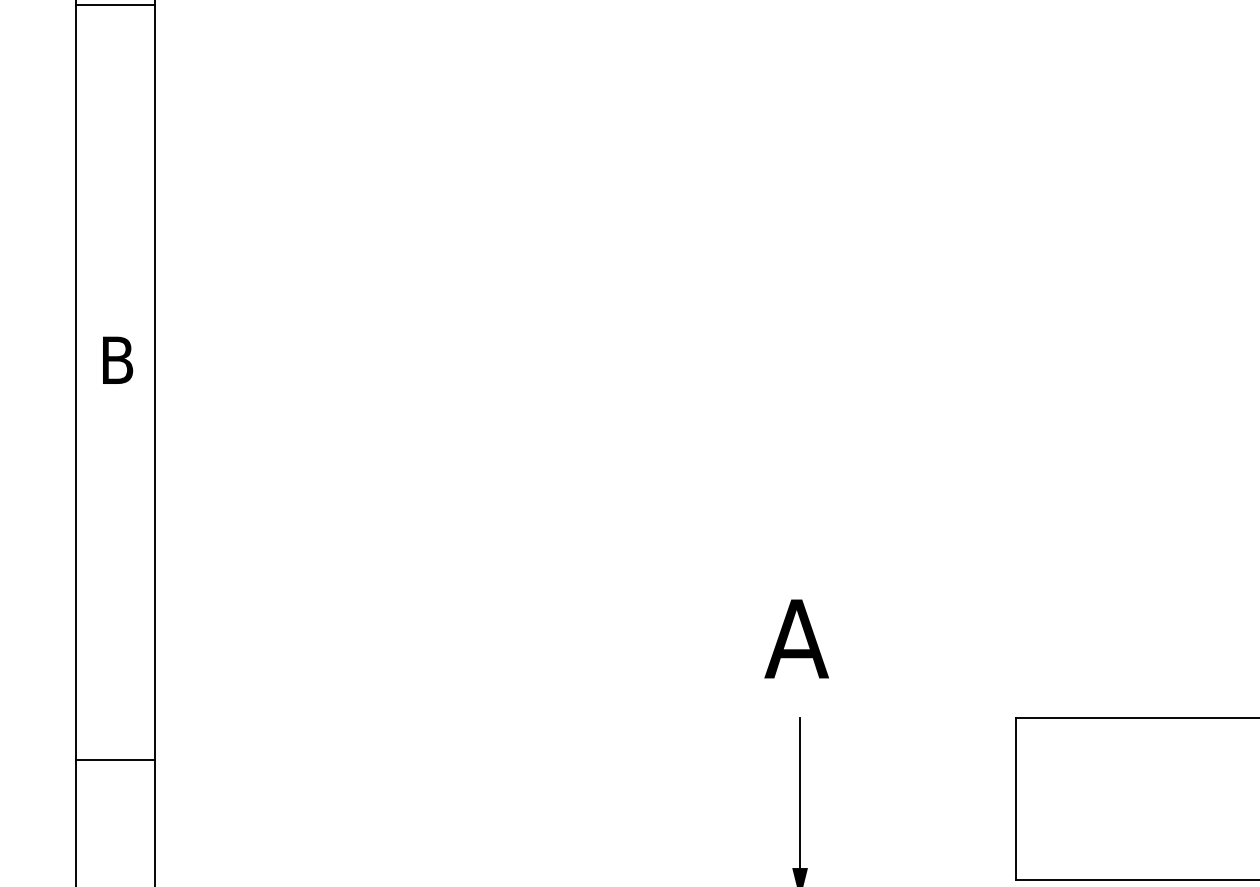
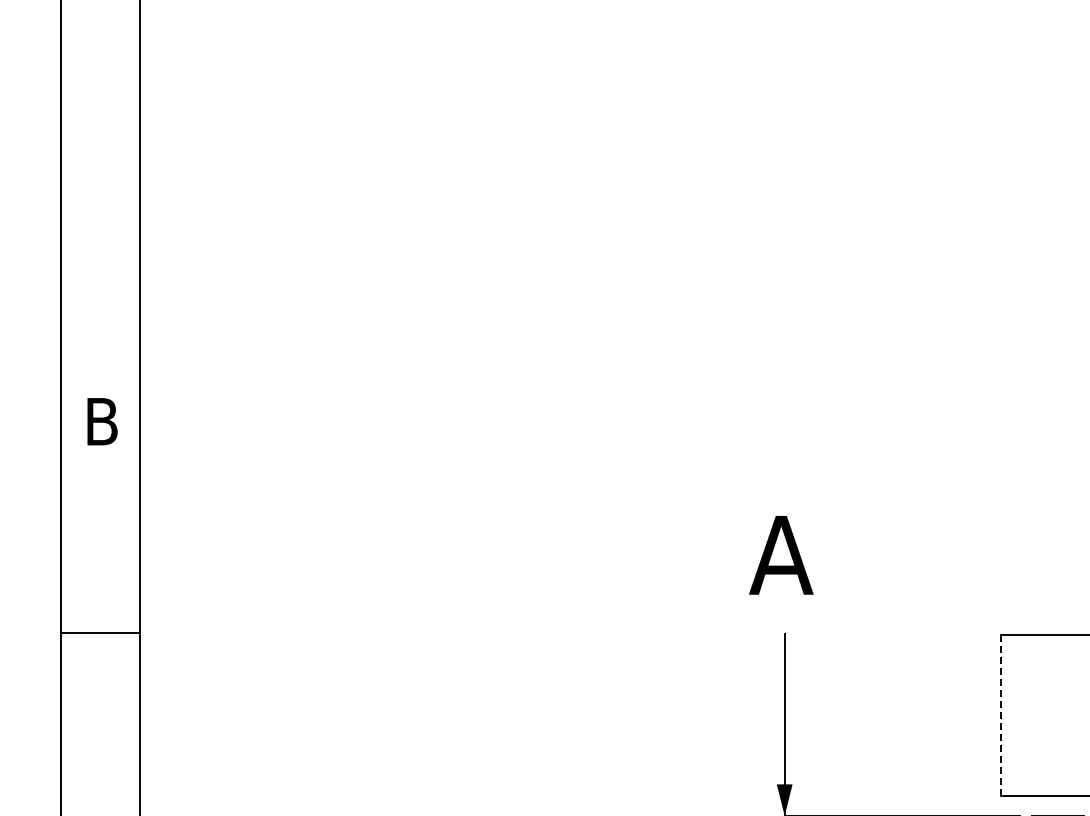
text: (118, 359) -> (103, 420), moved
line: (115, 759) -> (100, 632), moved
line: (1016, 799) -> (1001, 715), solid -> dashed

